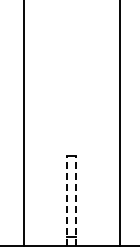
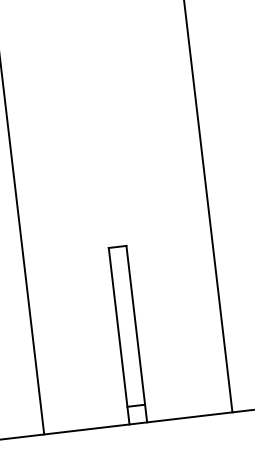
line: (67, 200) -> (120, 335), dashed -> solid
line: (76, 200) -> (137, 333), dashed -> solid

